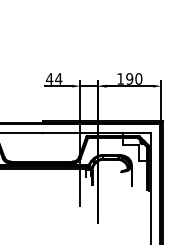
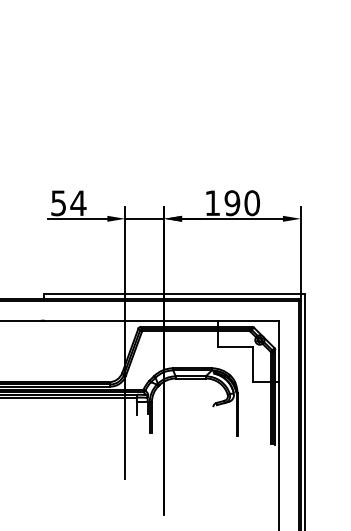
text: (49, 78) -> (58, 202), 44 -> 54

